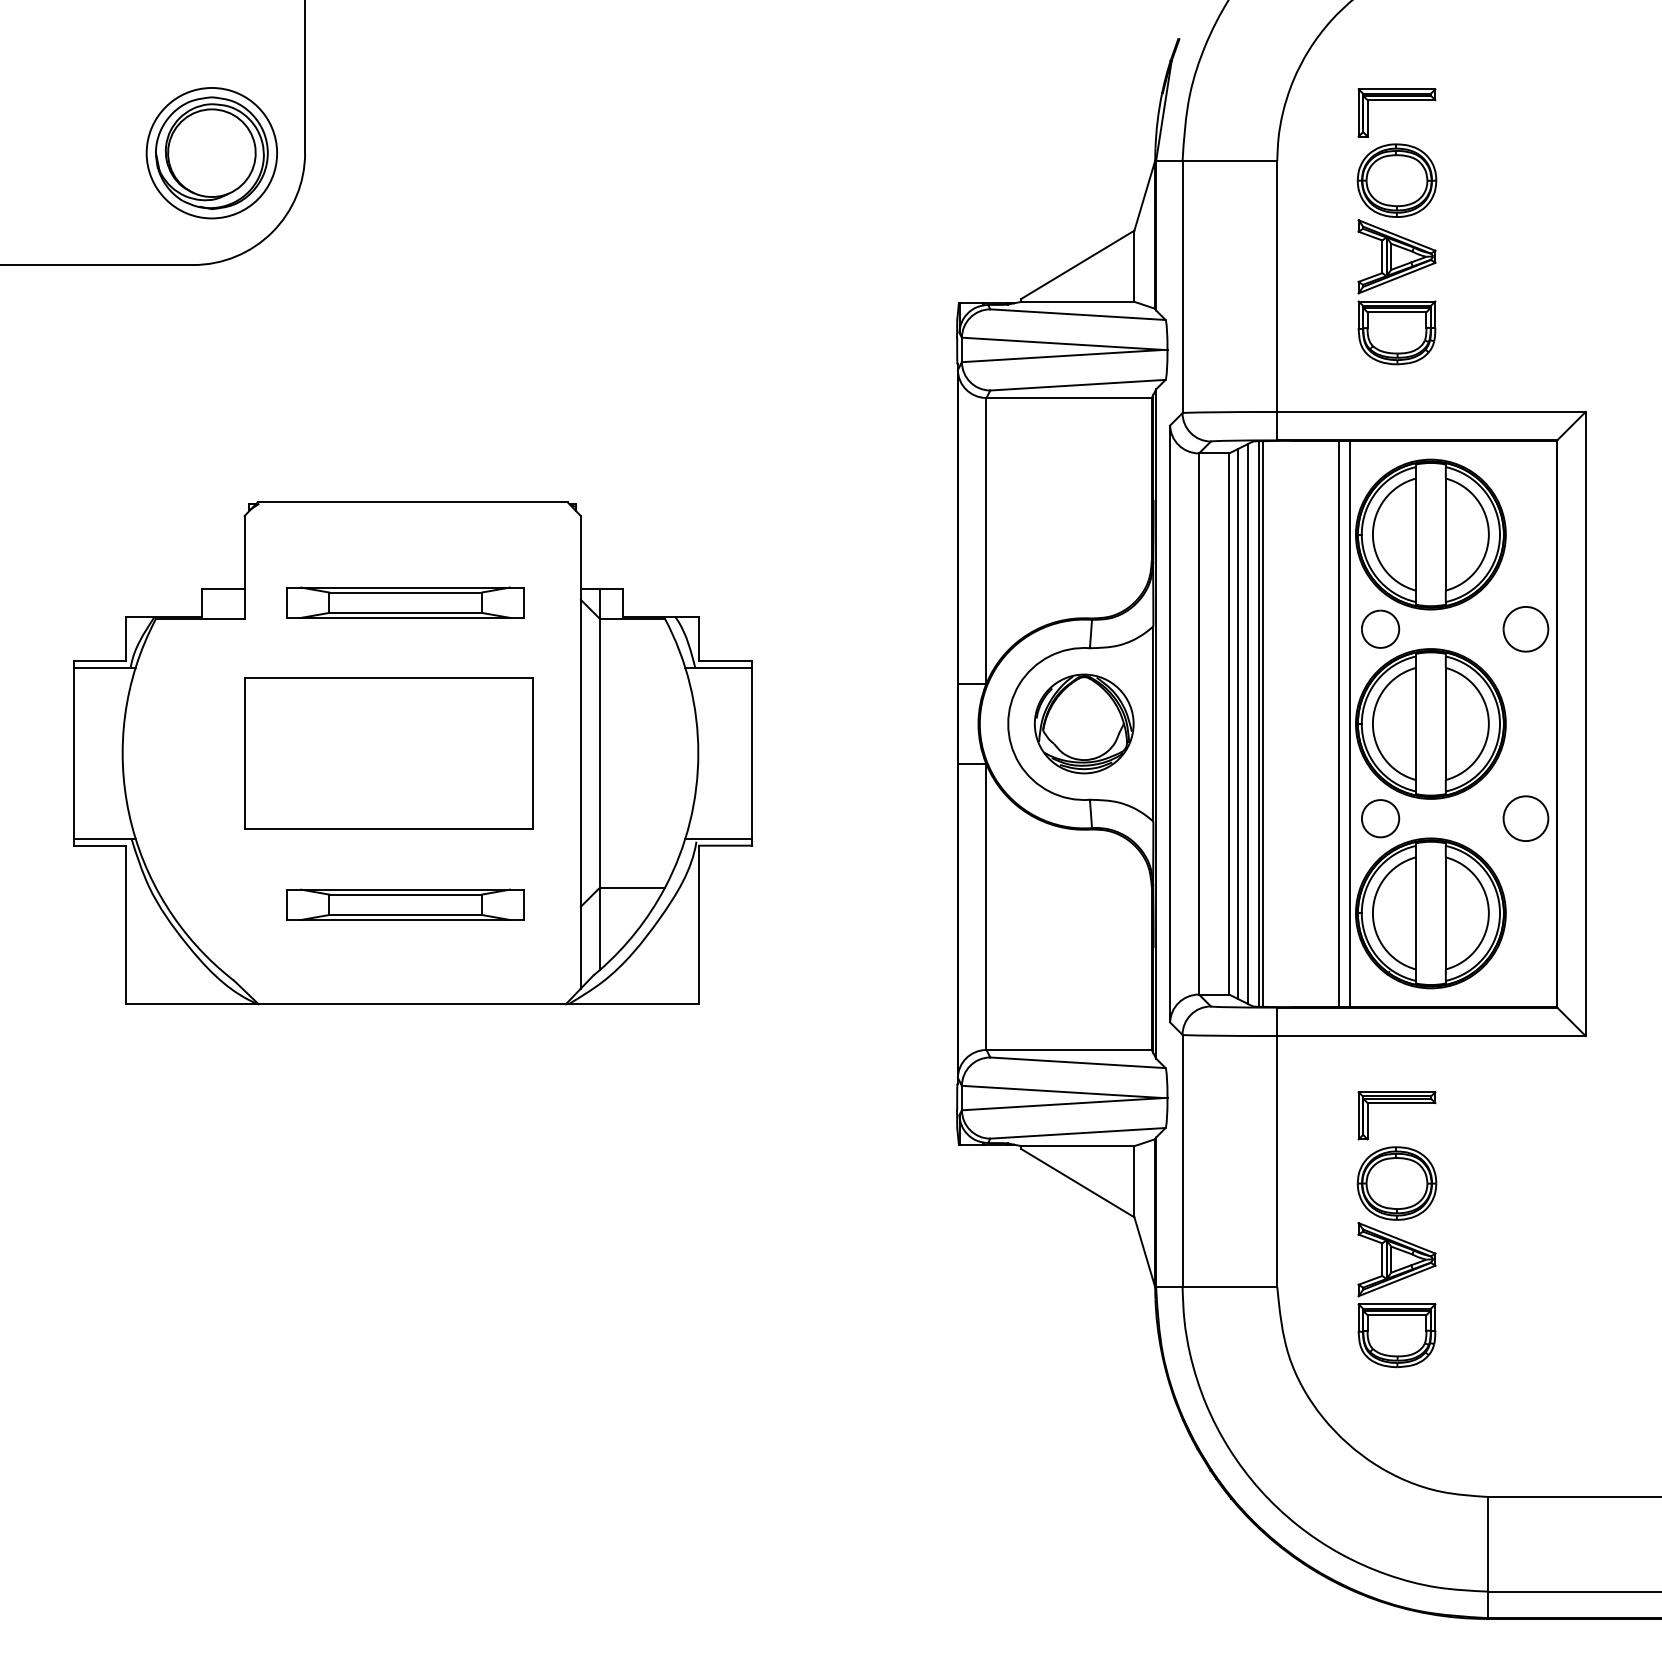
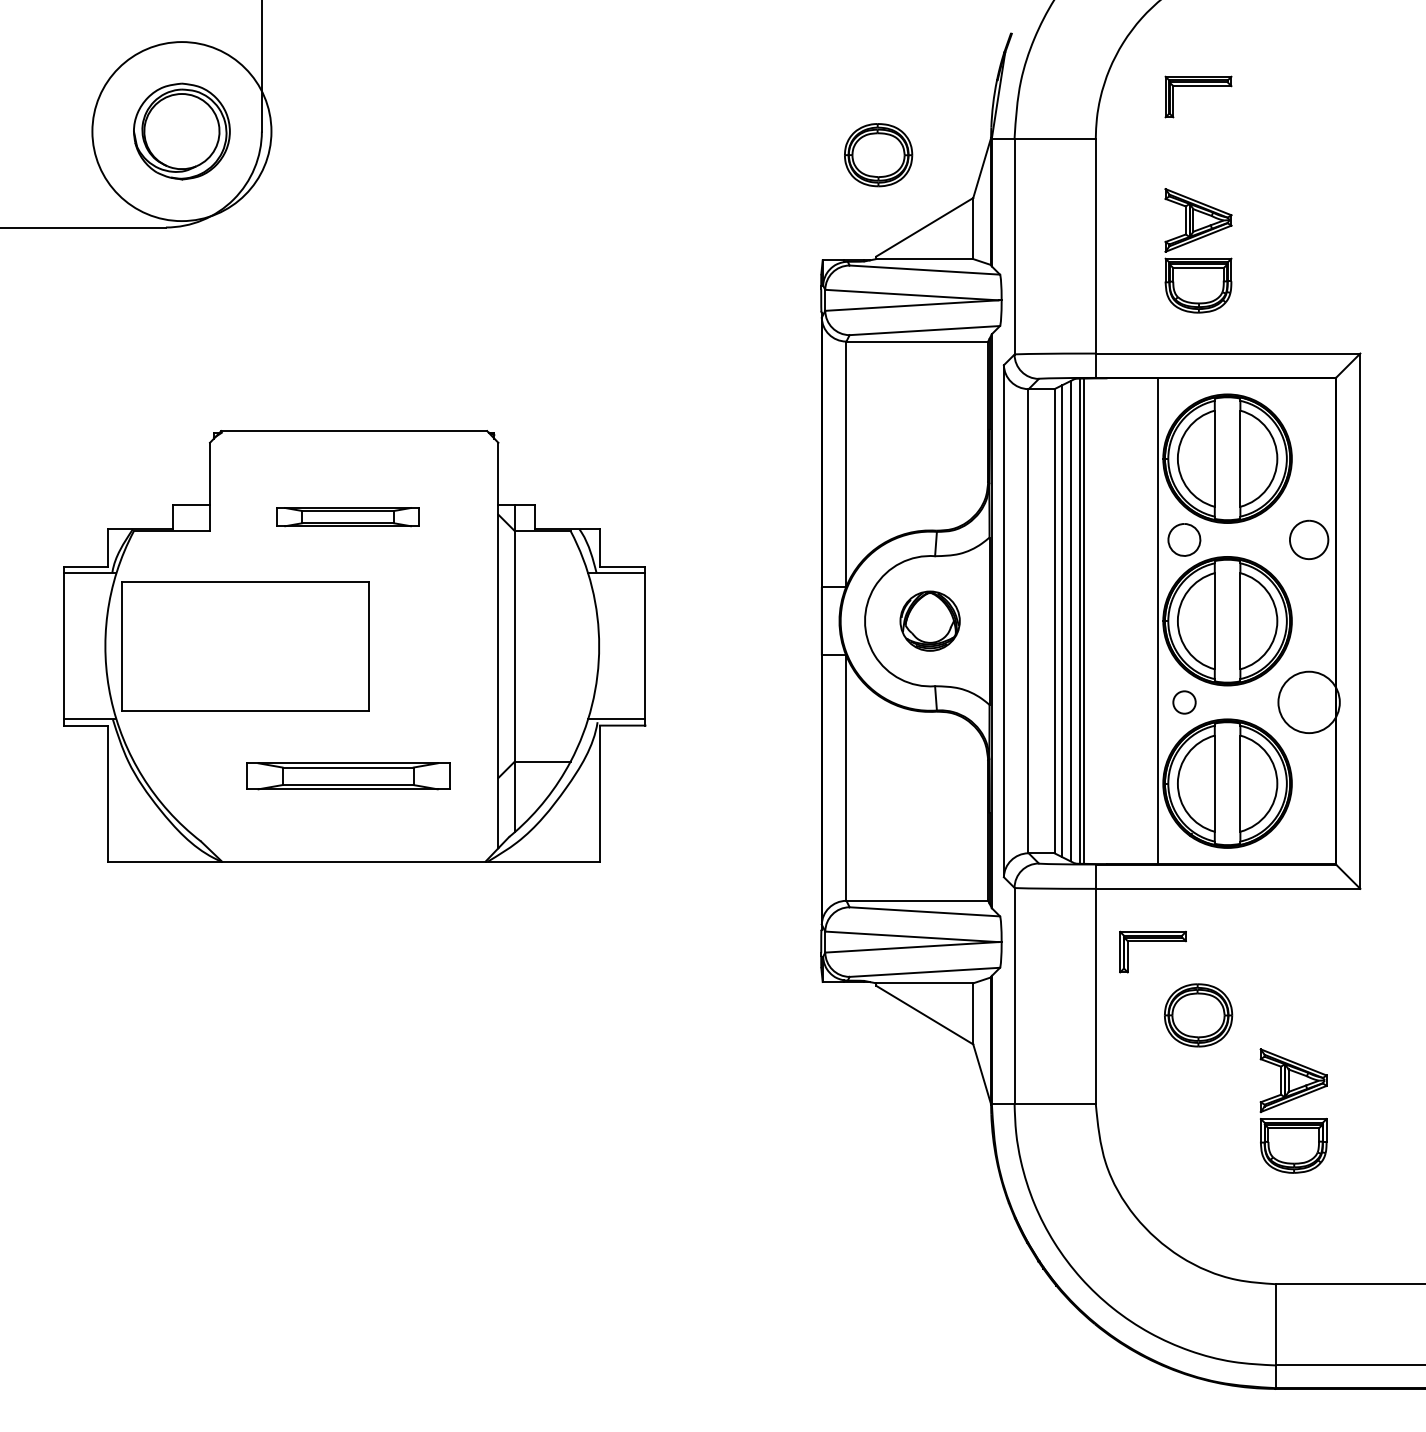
circle: (211, 152) -> (181, 130), size x1.6
part: (1396, 180) -> (878, 154), moved
part: (405, 602) -> (348, 516), size x0.7
part: (1083, 723) -> (929, 620), size x0.7
line: (1338, 723) -> (1148, 620), removed
part: (388, 753) -> (245, 646), moved
circle: (1380, 818) -> (1184, 702), size x0.7
circle: (1525, 818) -> (1308, 702), size x1.6
part: (1396, 1103) -> (1152, 941), moved
part: (1396, 1303) -> (1293, 1118), moved

